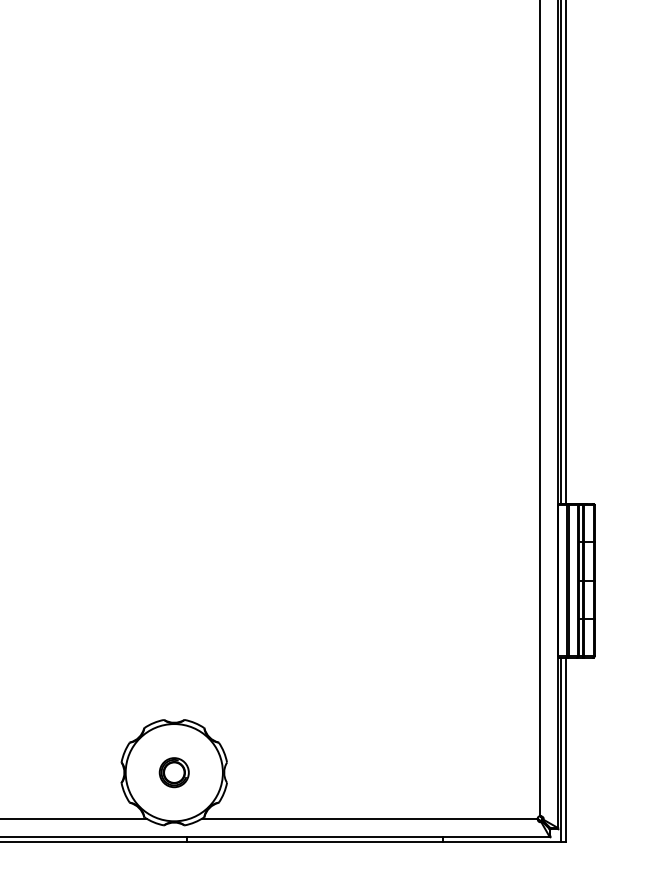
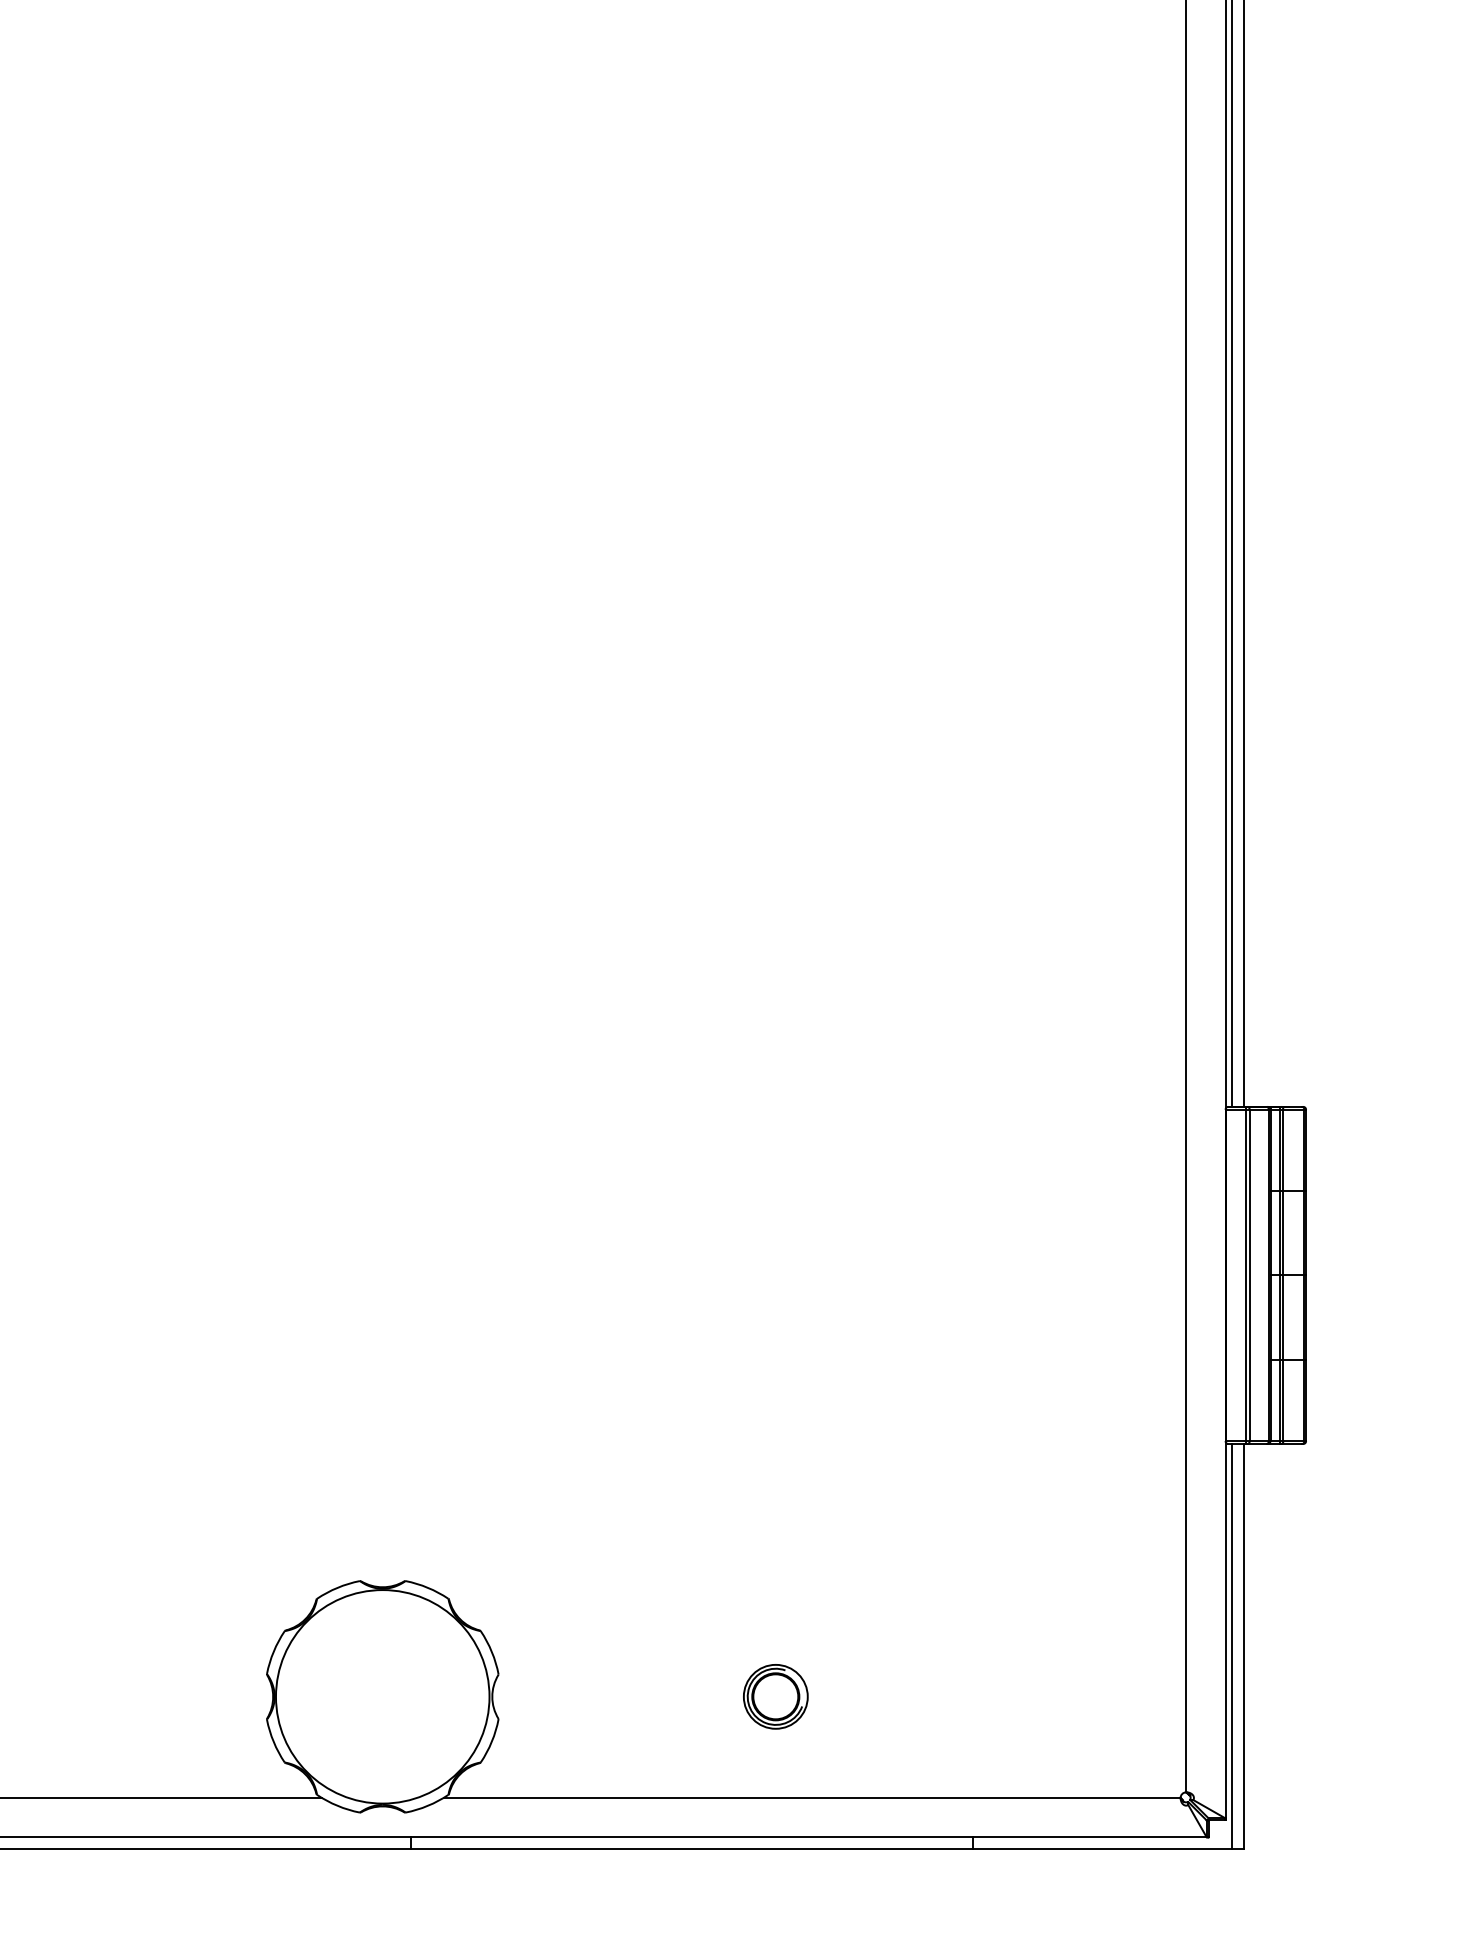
part: (173, 772) -> (774, 1696), moved

